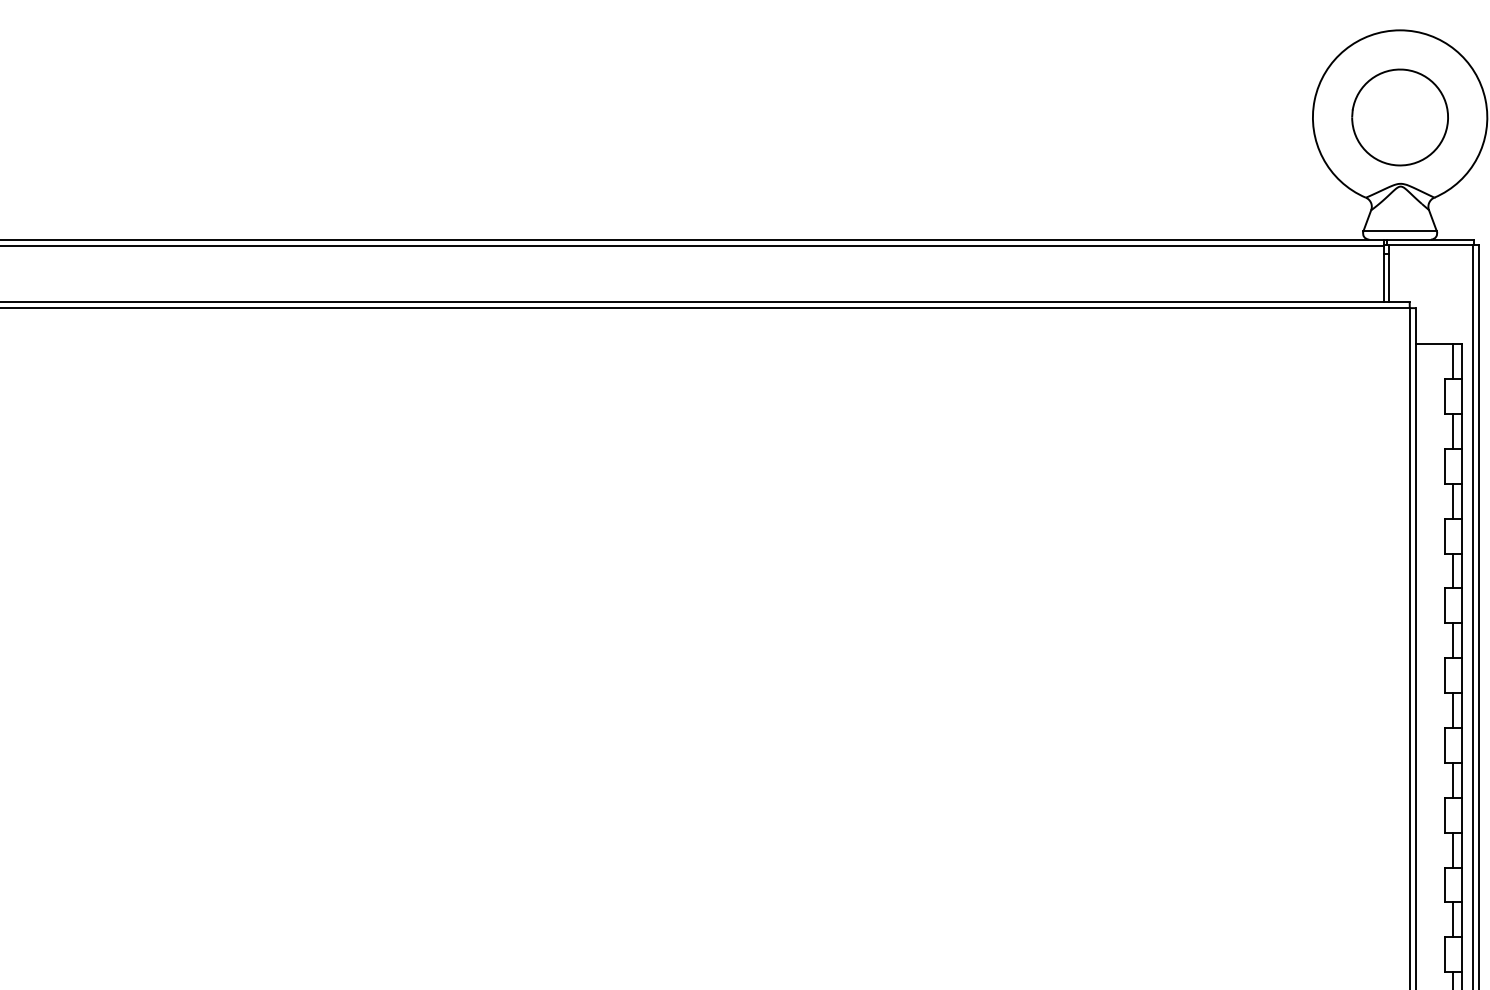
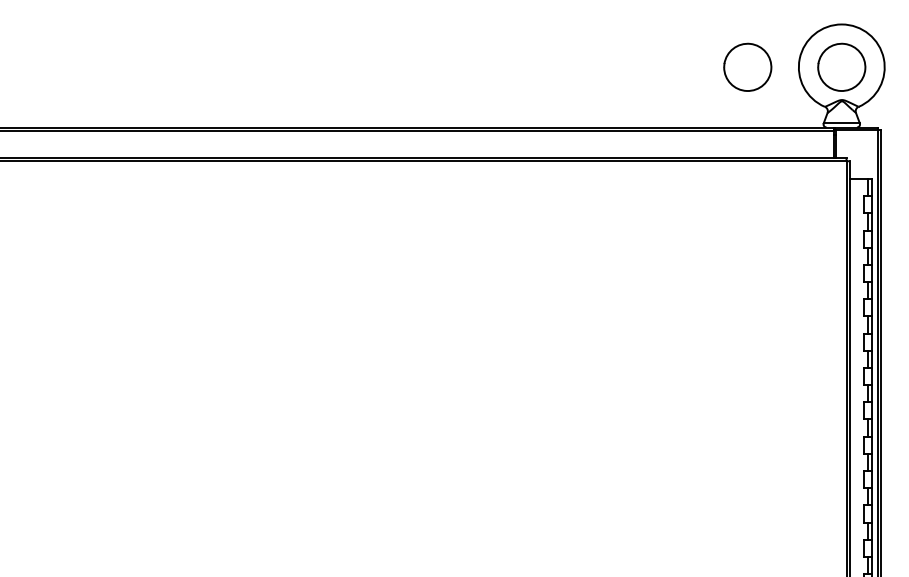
part: (1208, 115) -> (747, 66), added

